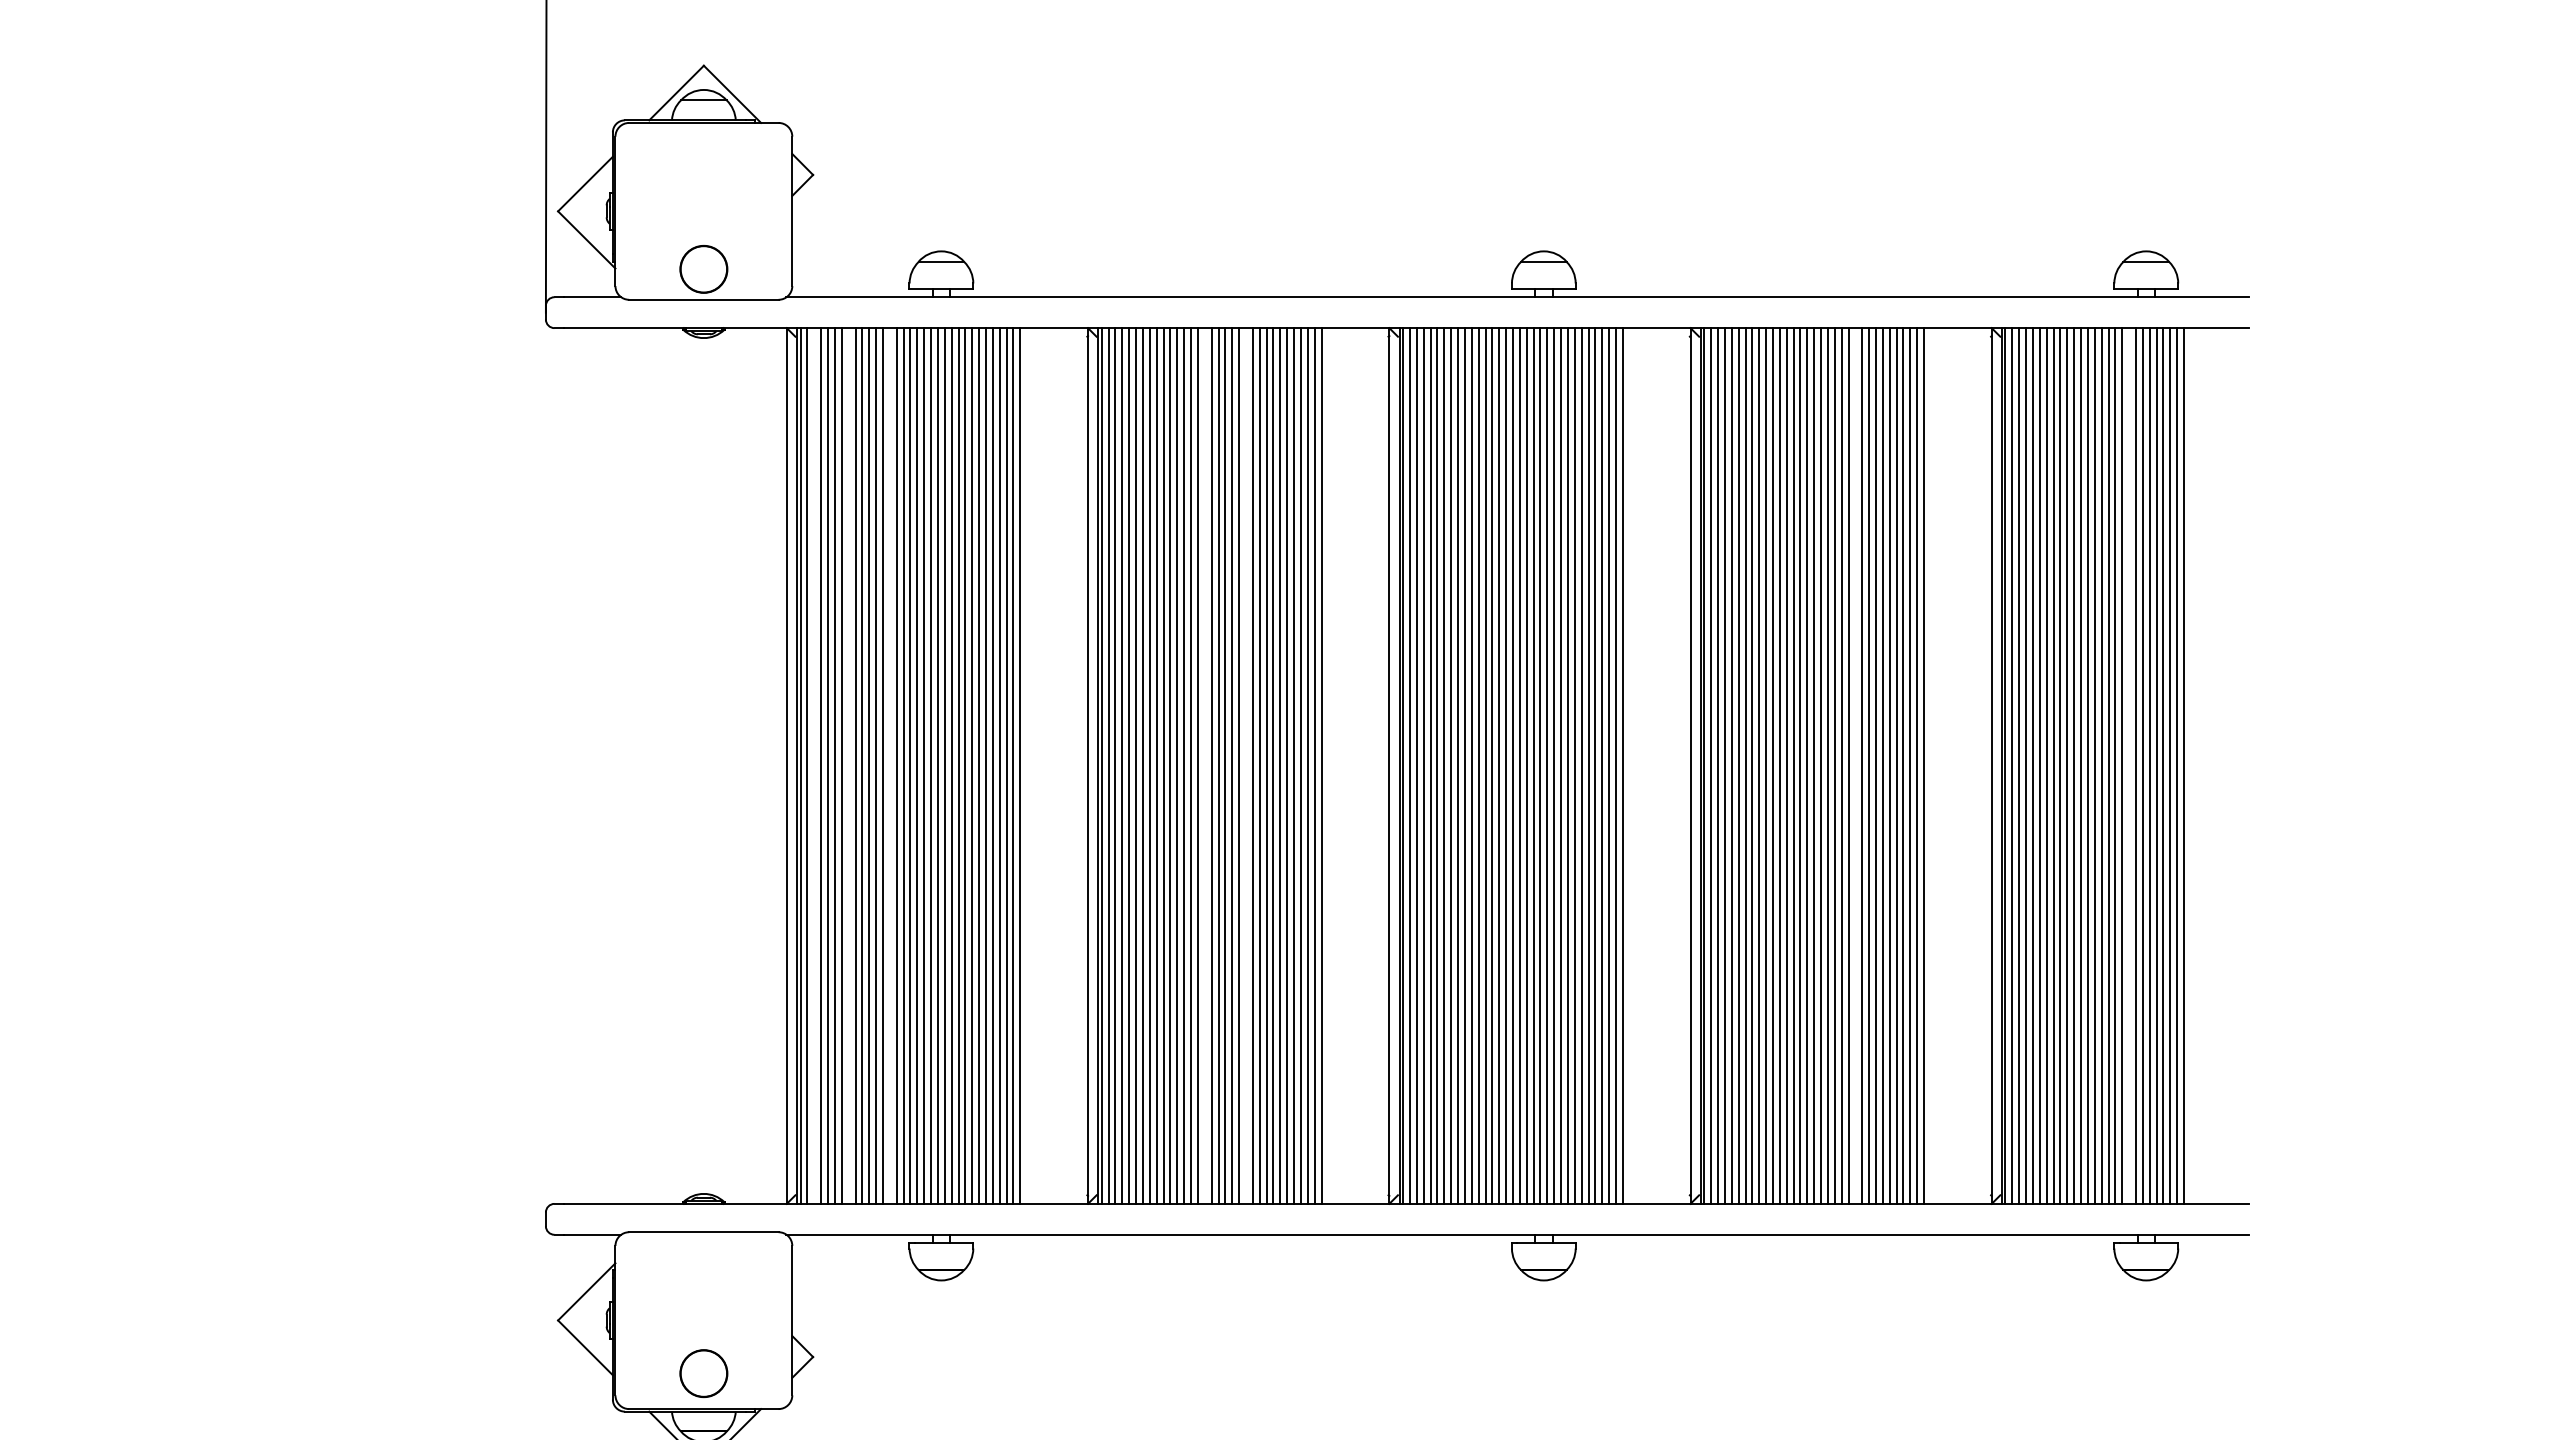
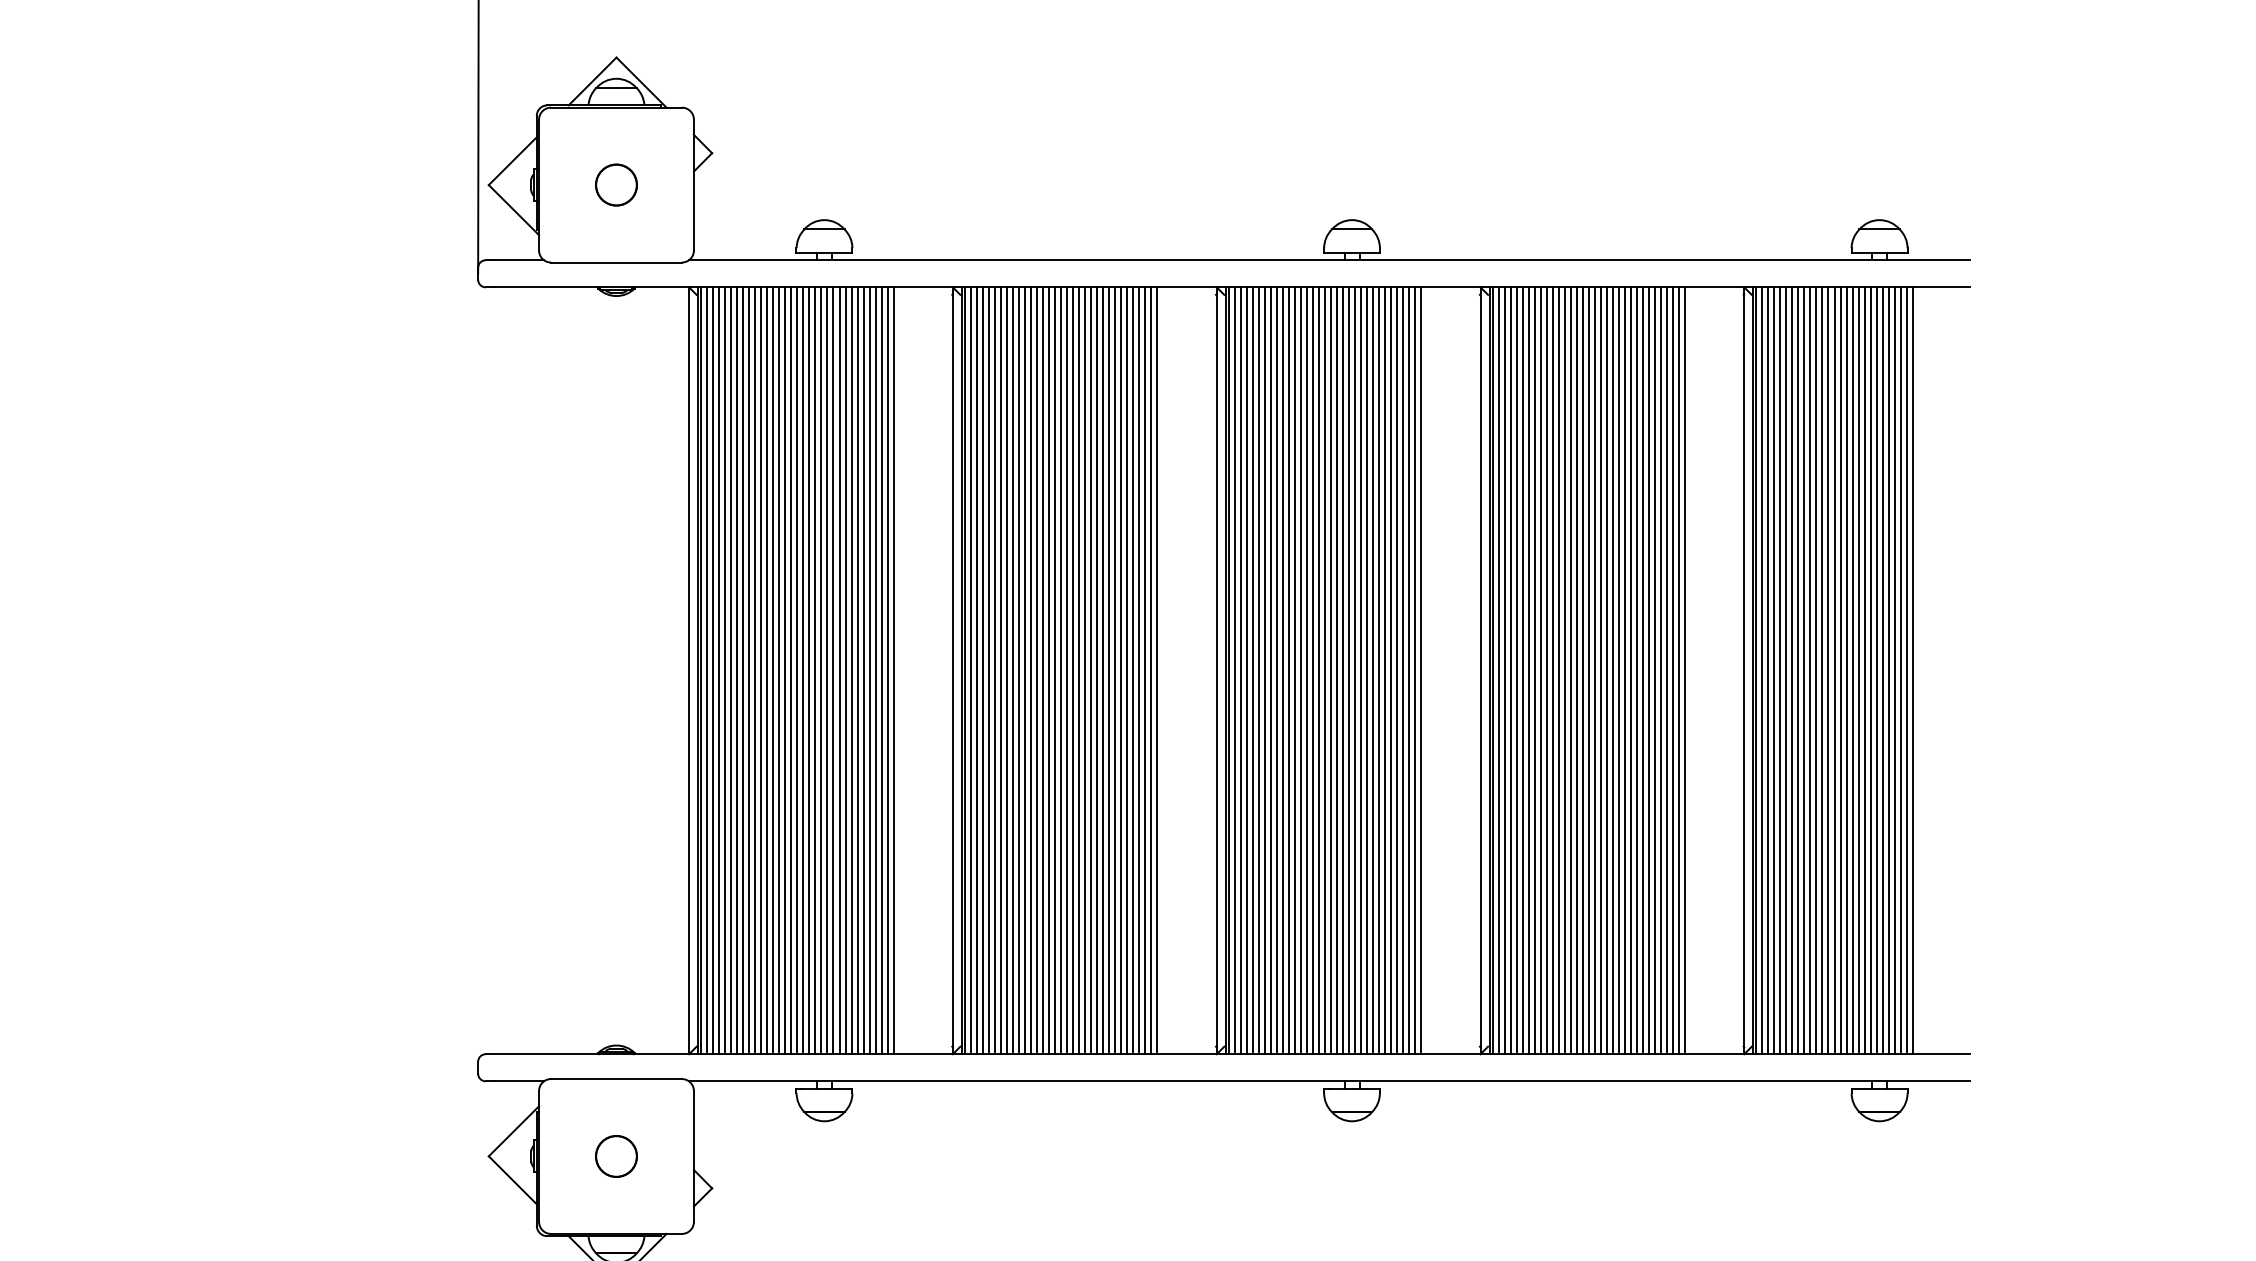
circle: (703, 269) -> (616, 185), moved
line: (814, 765) -> (713, 670), added
line: (848, 765) -> (743, 670), added
line: (889, 765) -> (779, 670), added
line: (1204, 765) -> (1054, 670), added
line: (1245, 765) -> (1090, 670), added
line: (1855, 765) -> (1624, 670), added
line: (2129, 765) -> (1864, 670), added
circle: (703, 1373) -> (616, 1156), moved

